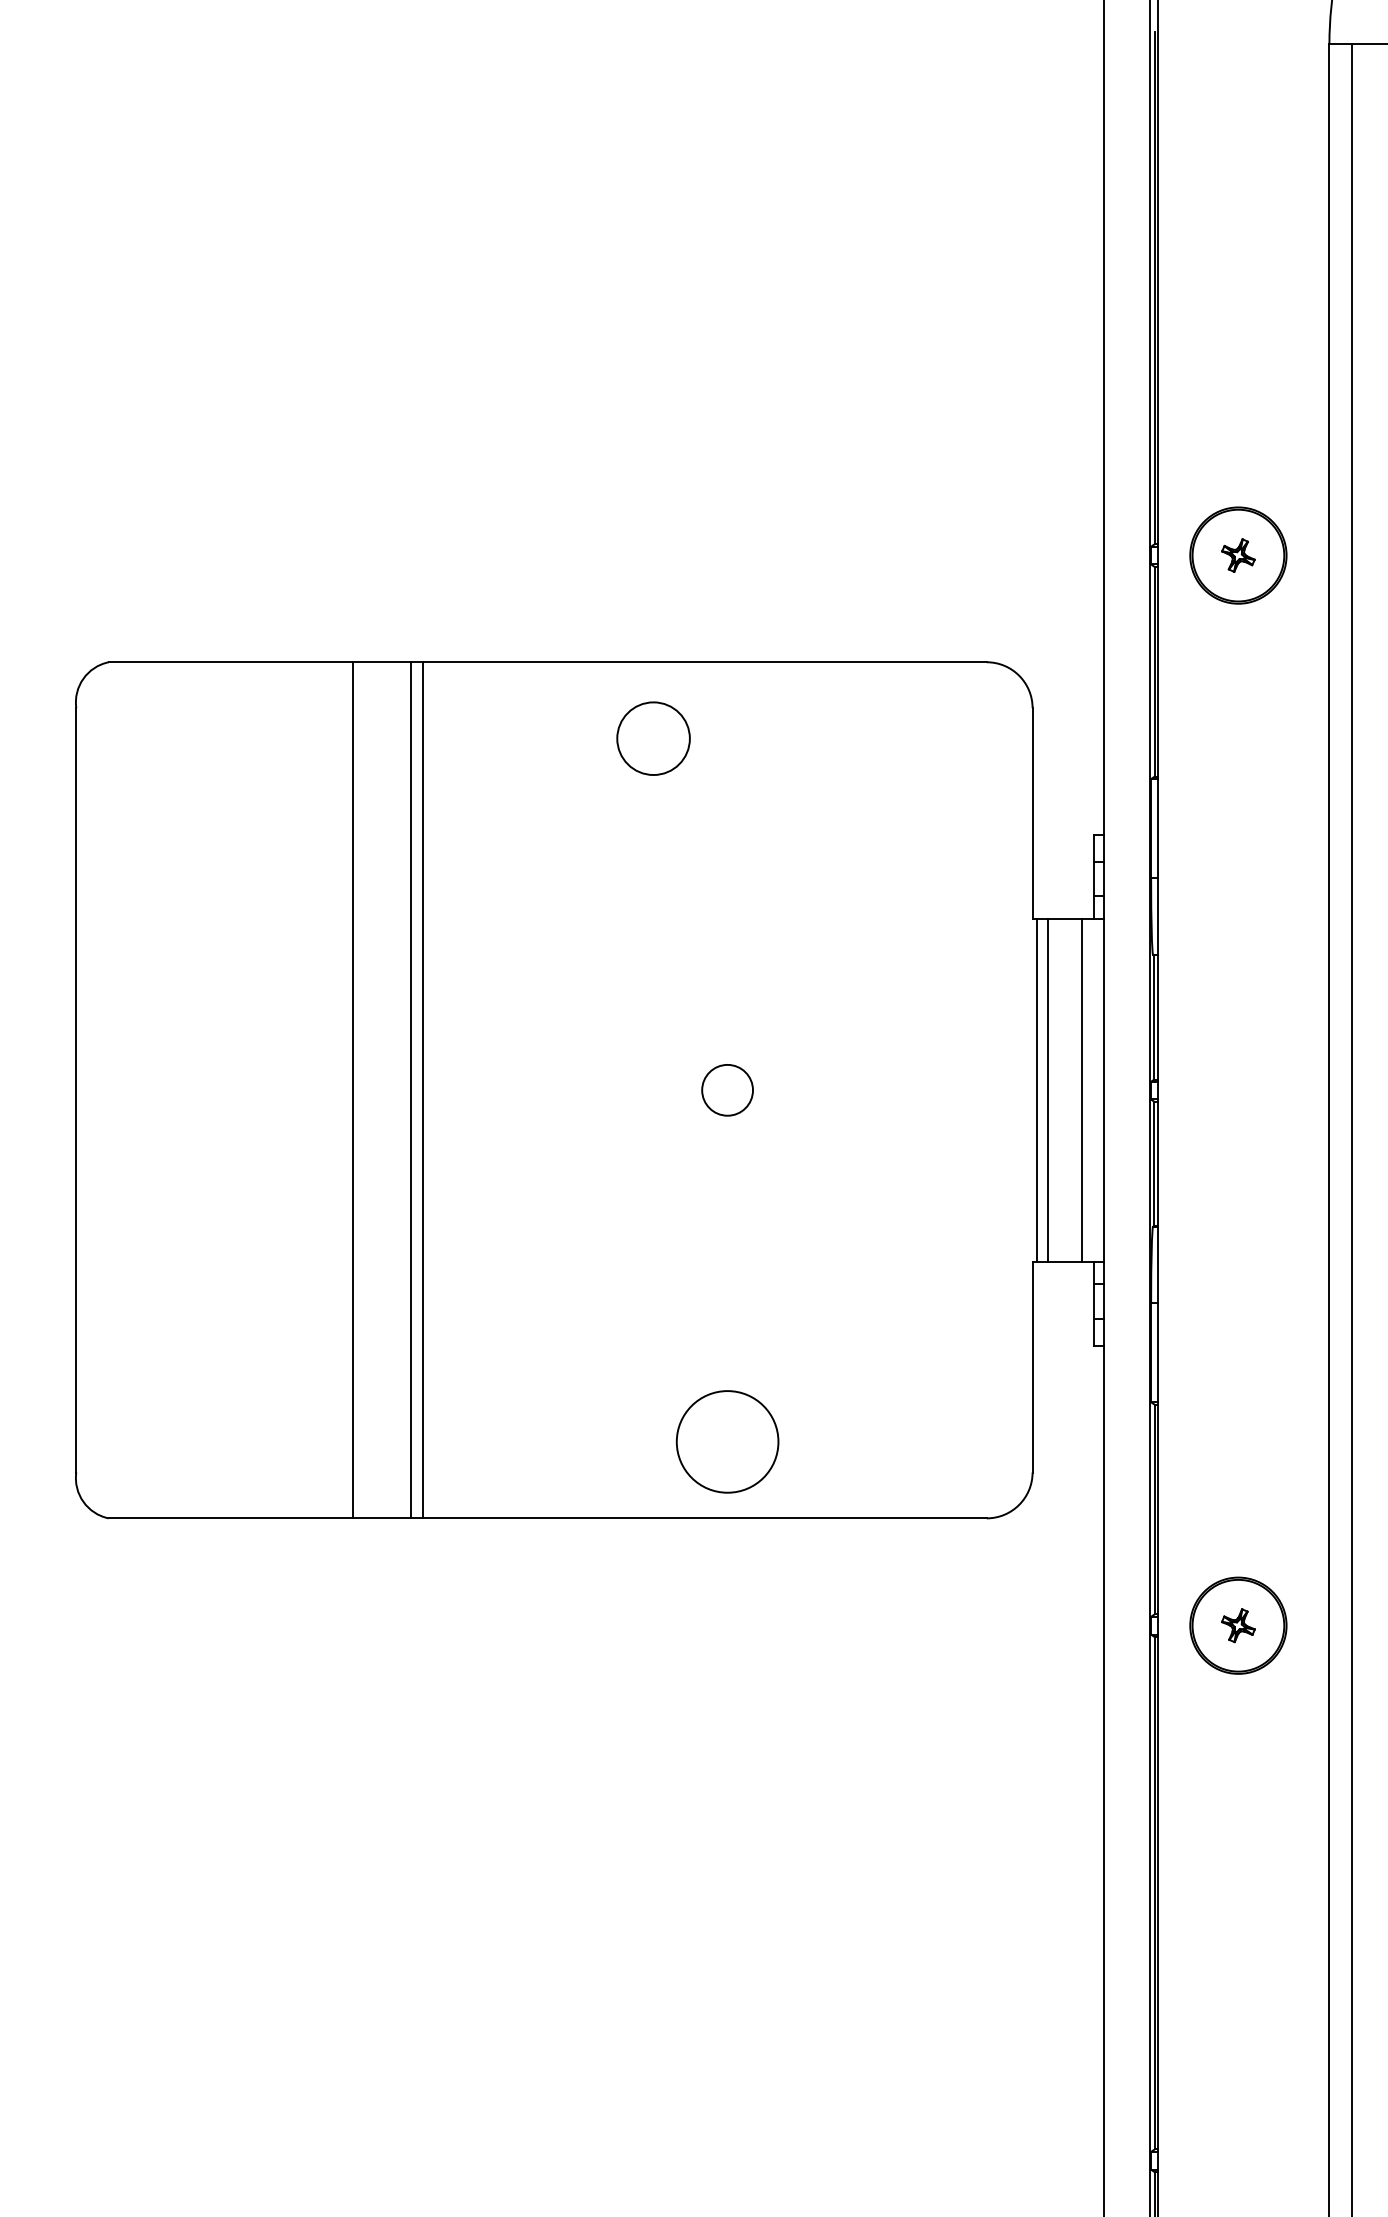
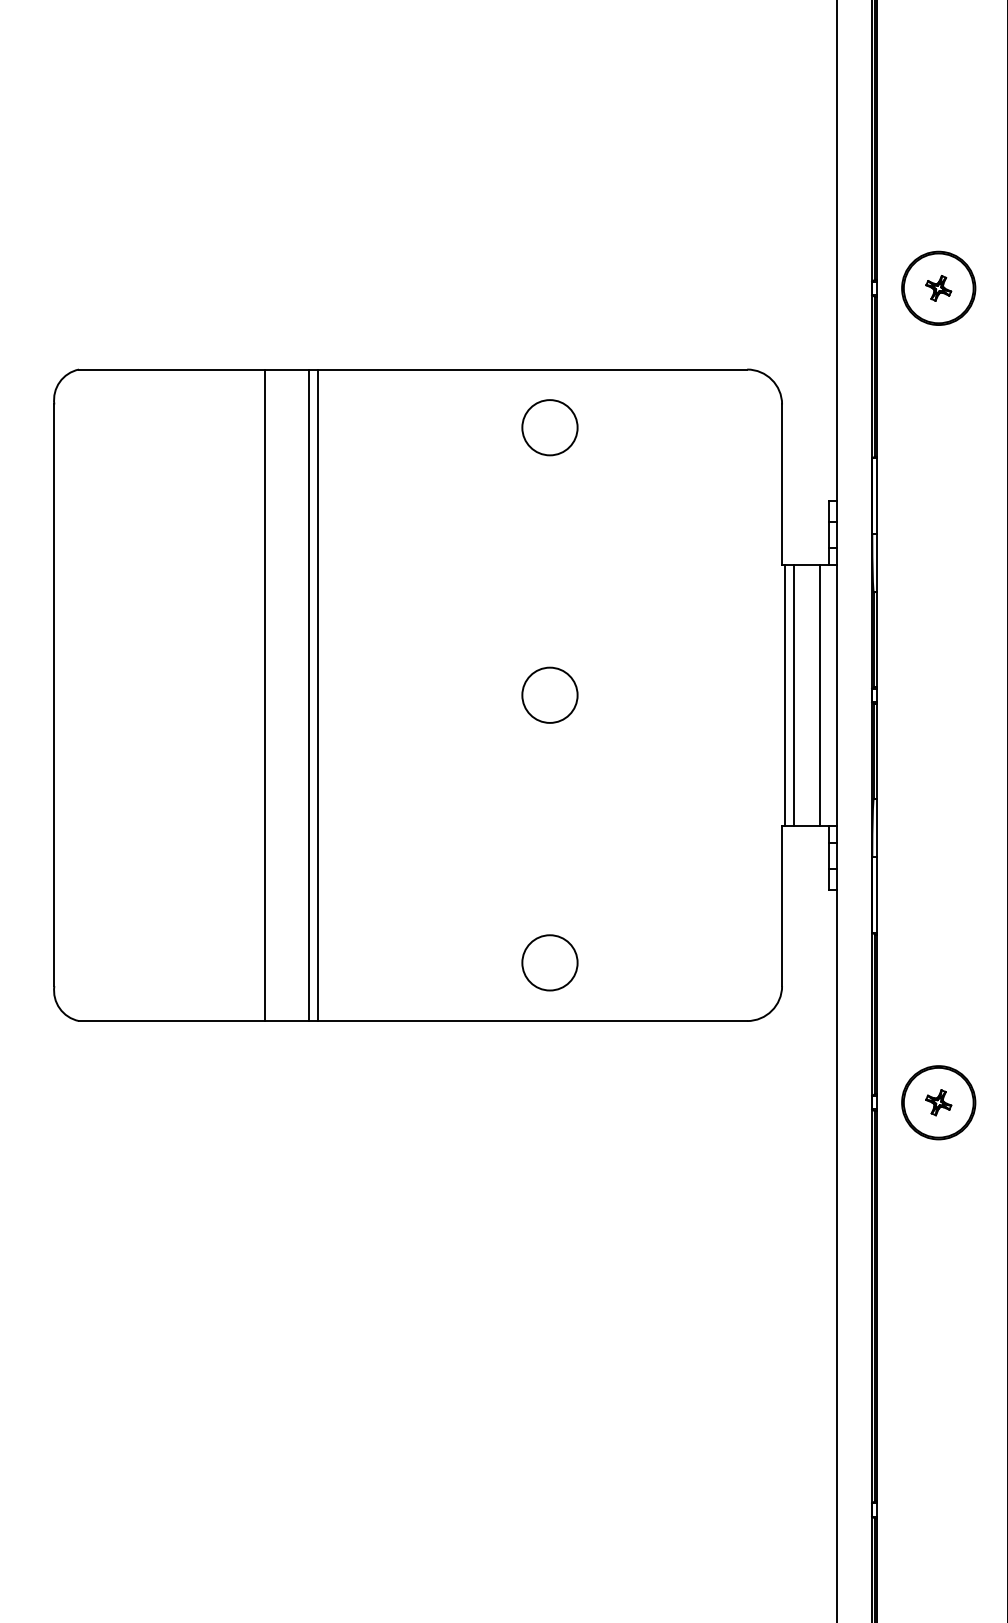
circle: (653, 738) -> (549, 427), moved
circle: (727, 1090) -> (549, 695), size x1.43
circle: (727, 1441) -> (549, 962), size x0.71

